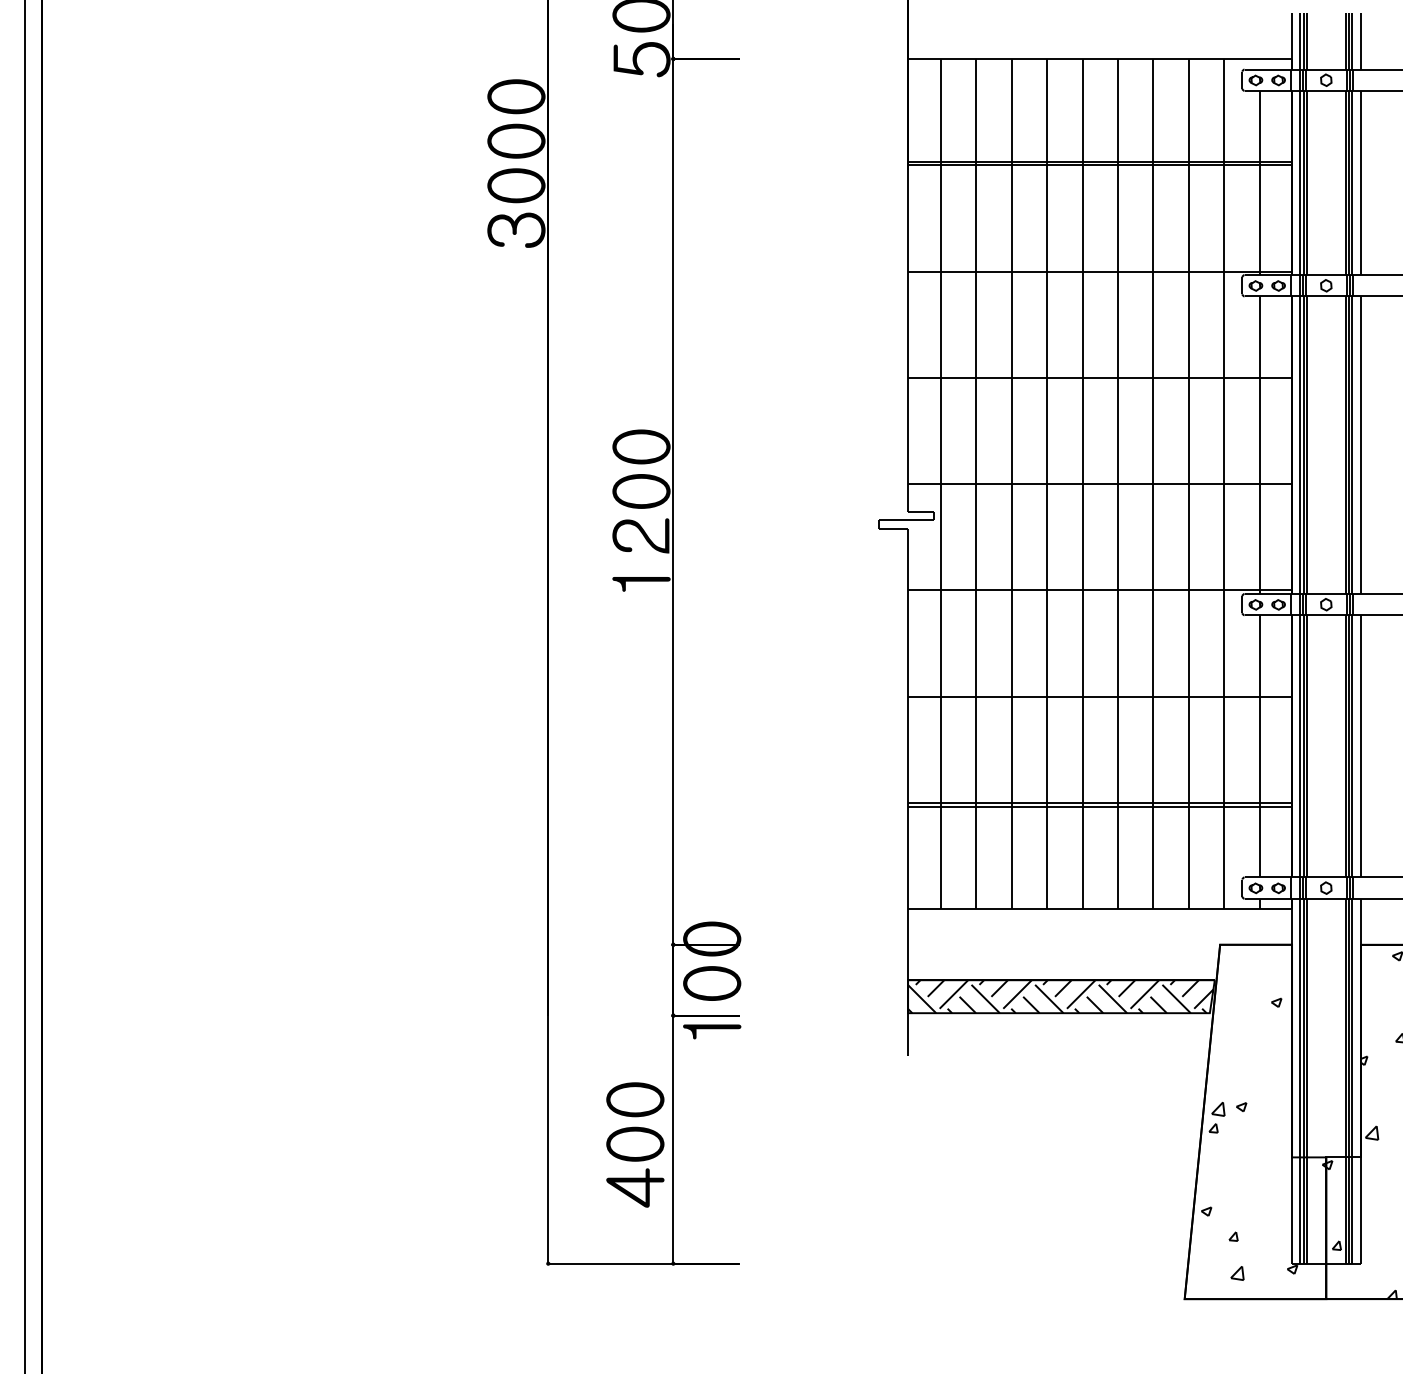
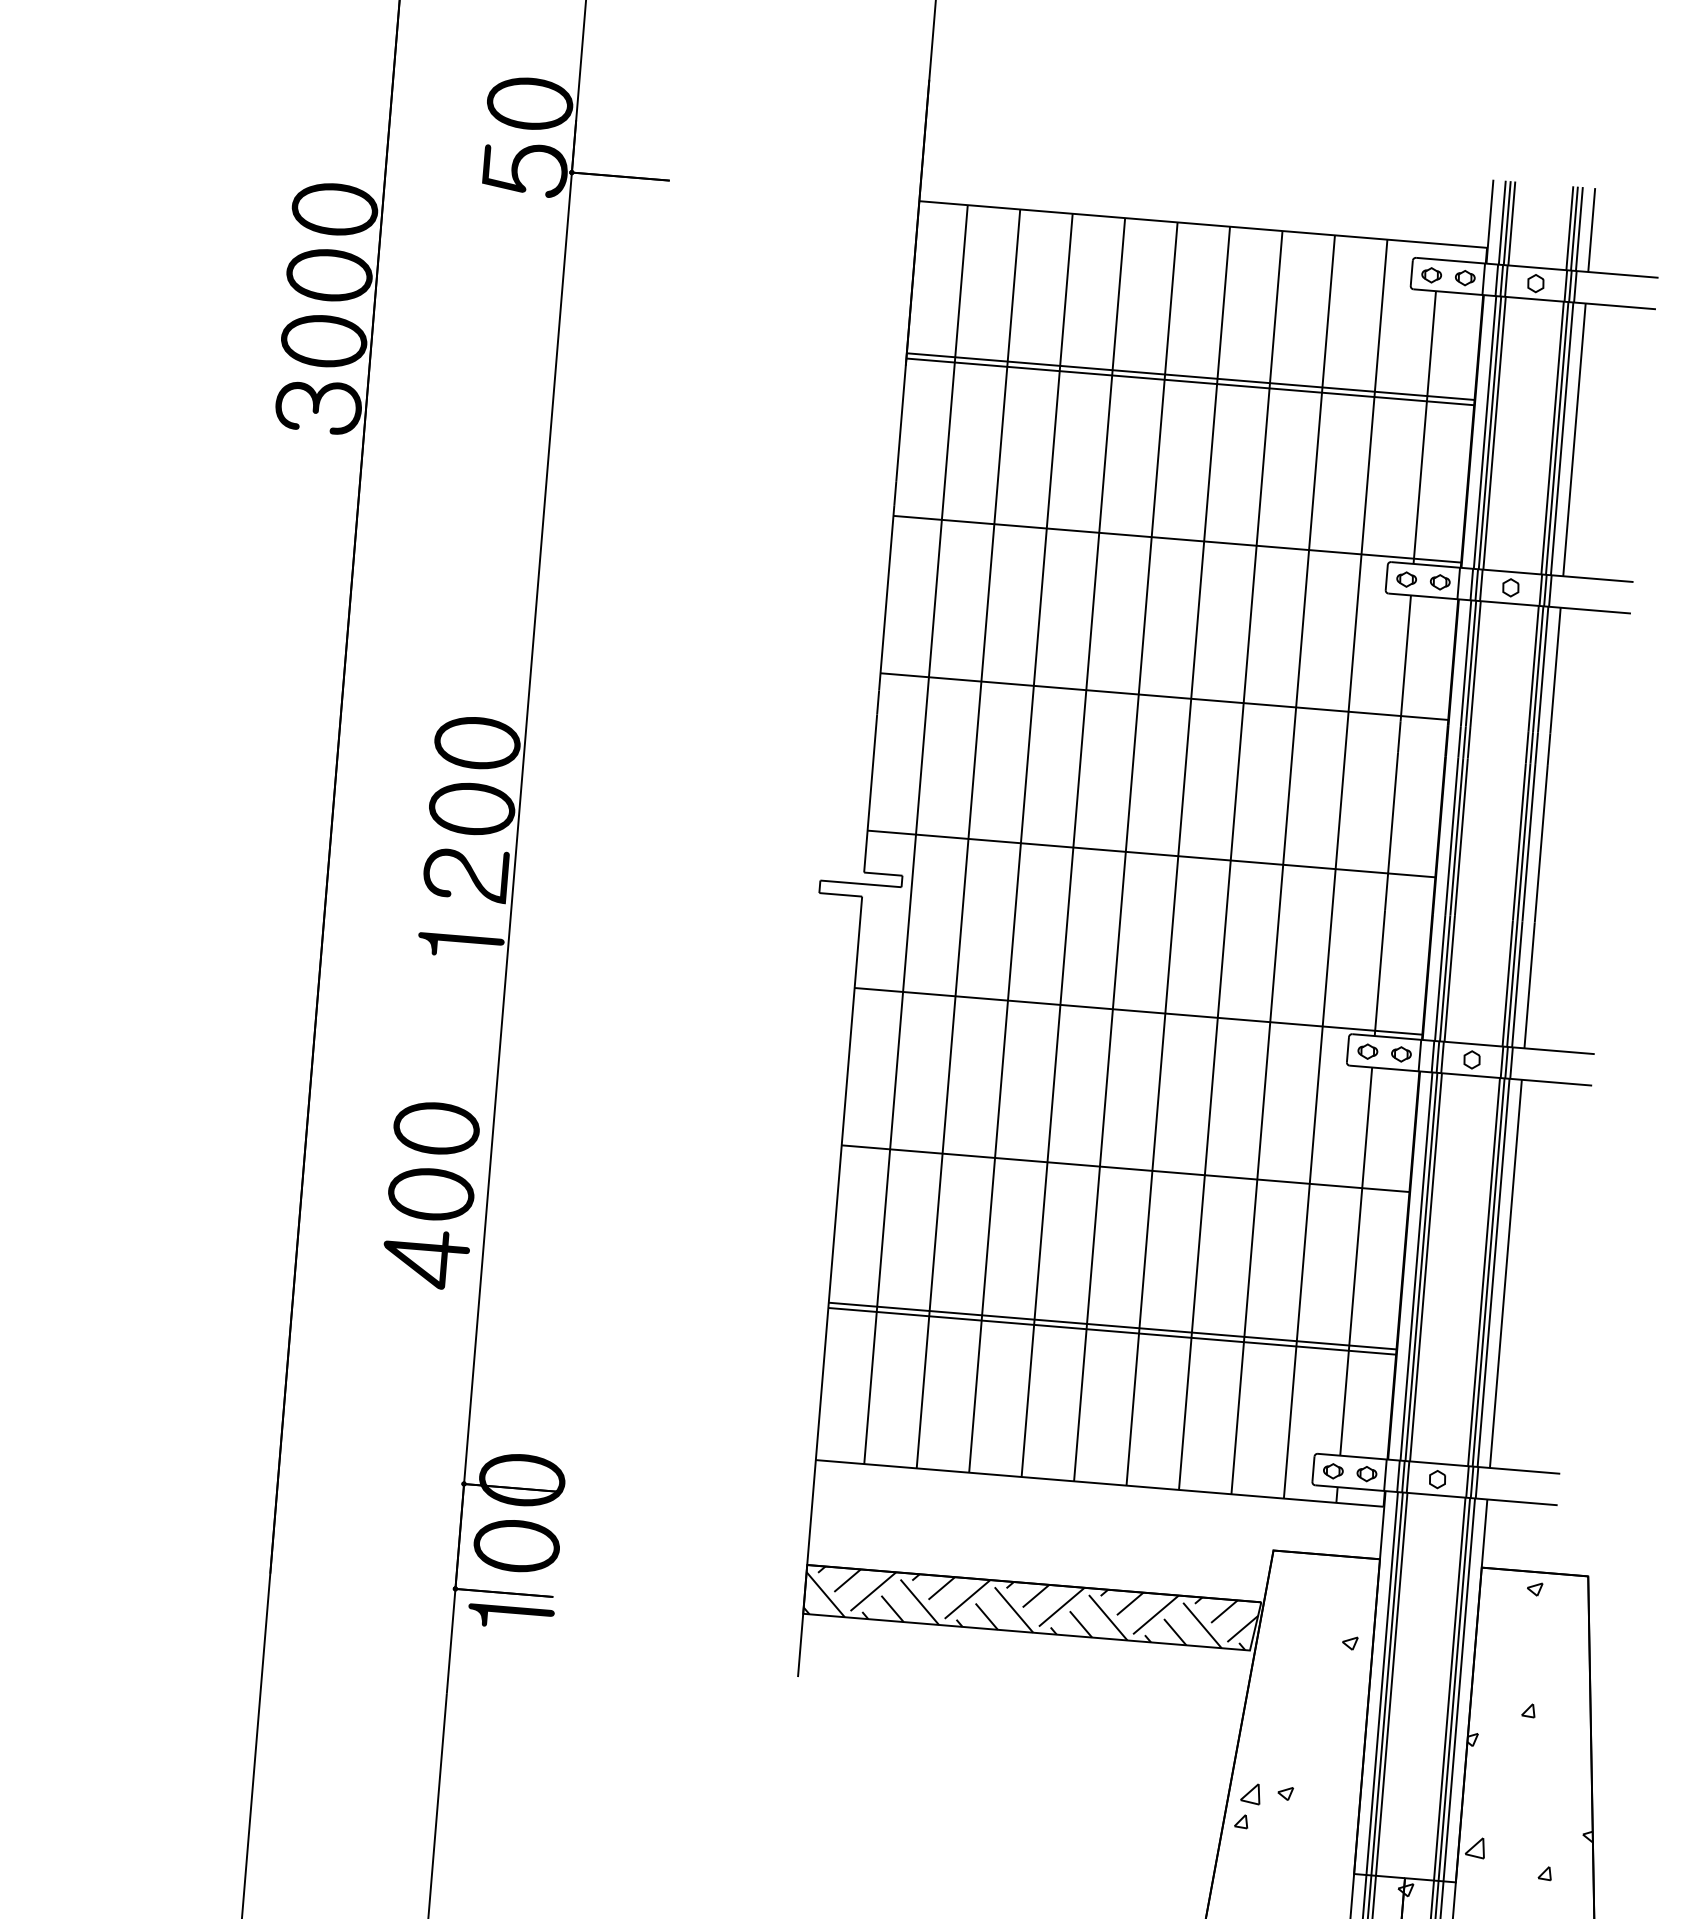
text: (635, 1144) -> (431, 1194), moved

